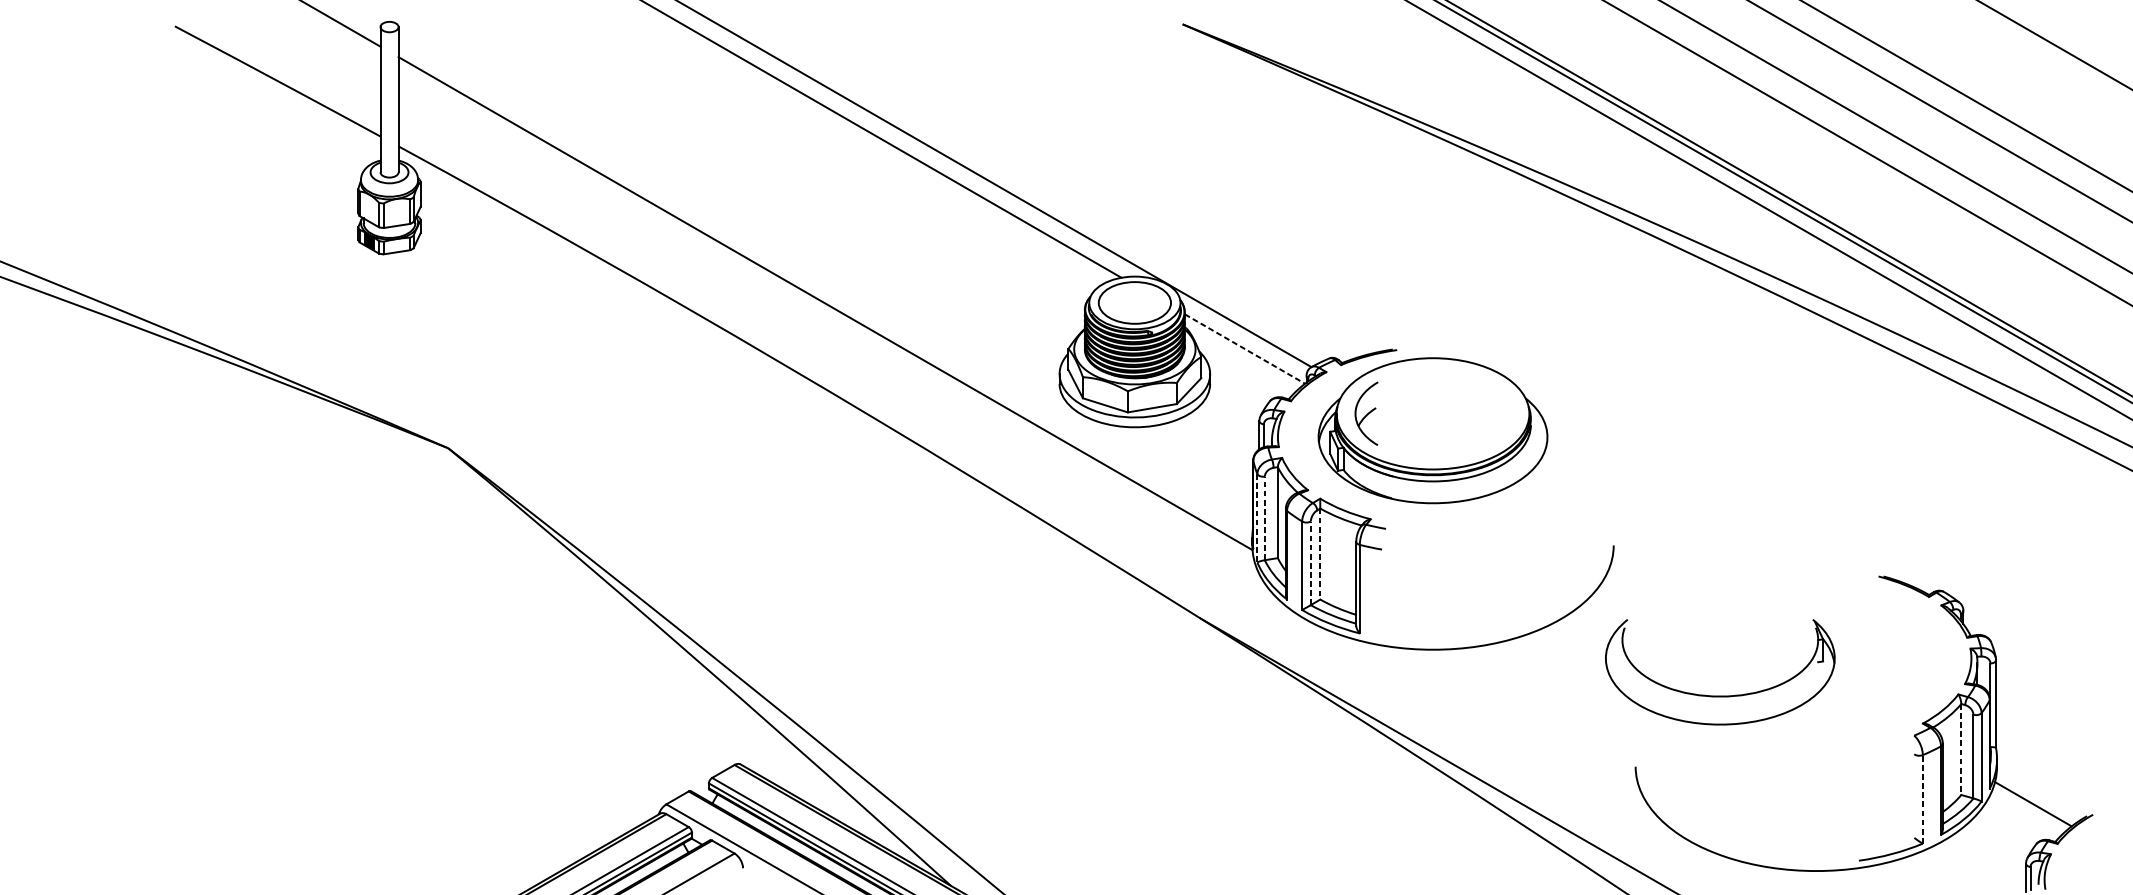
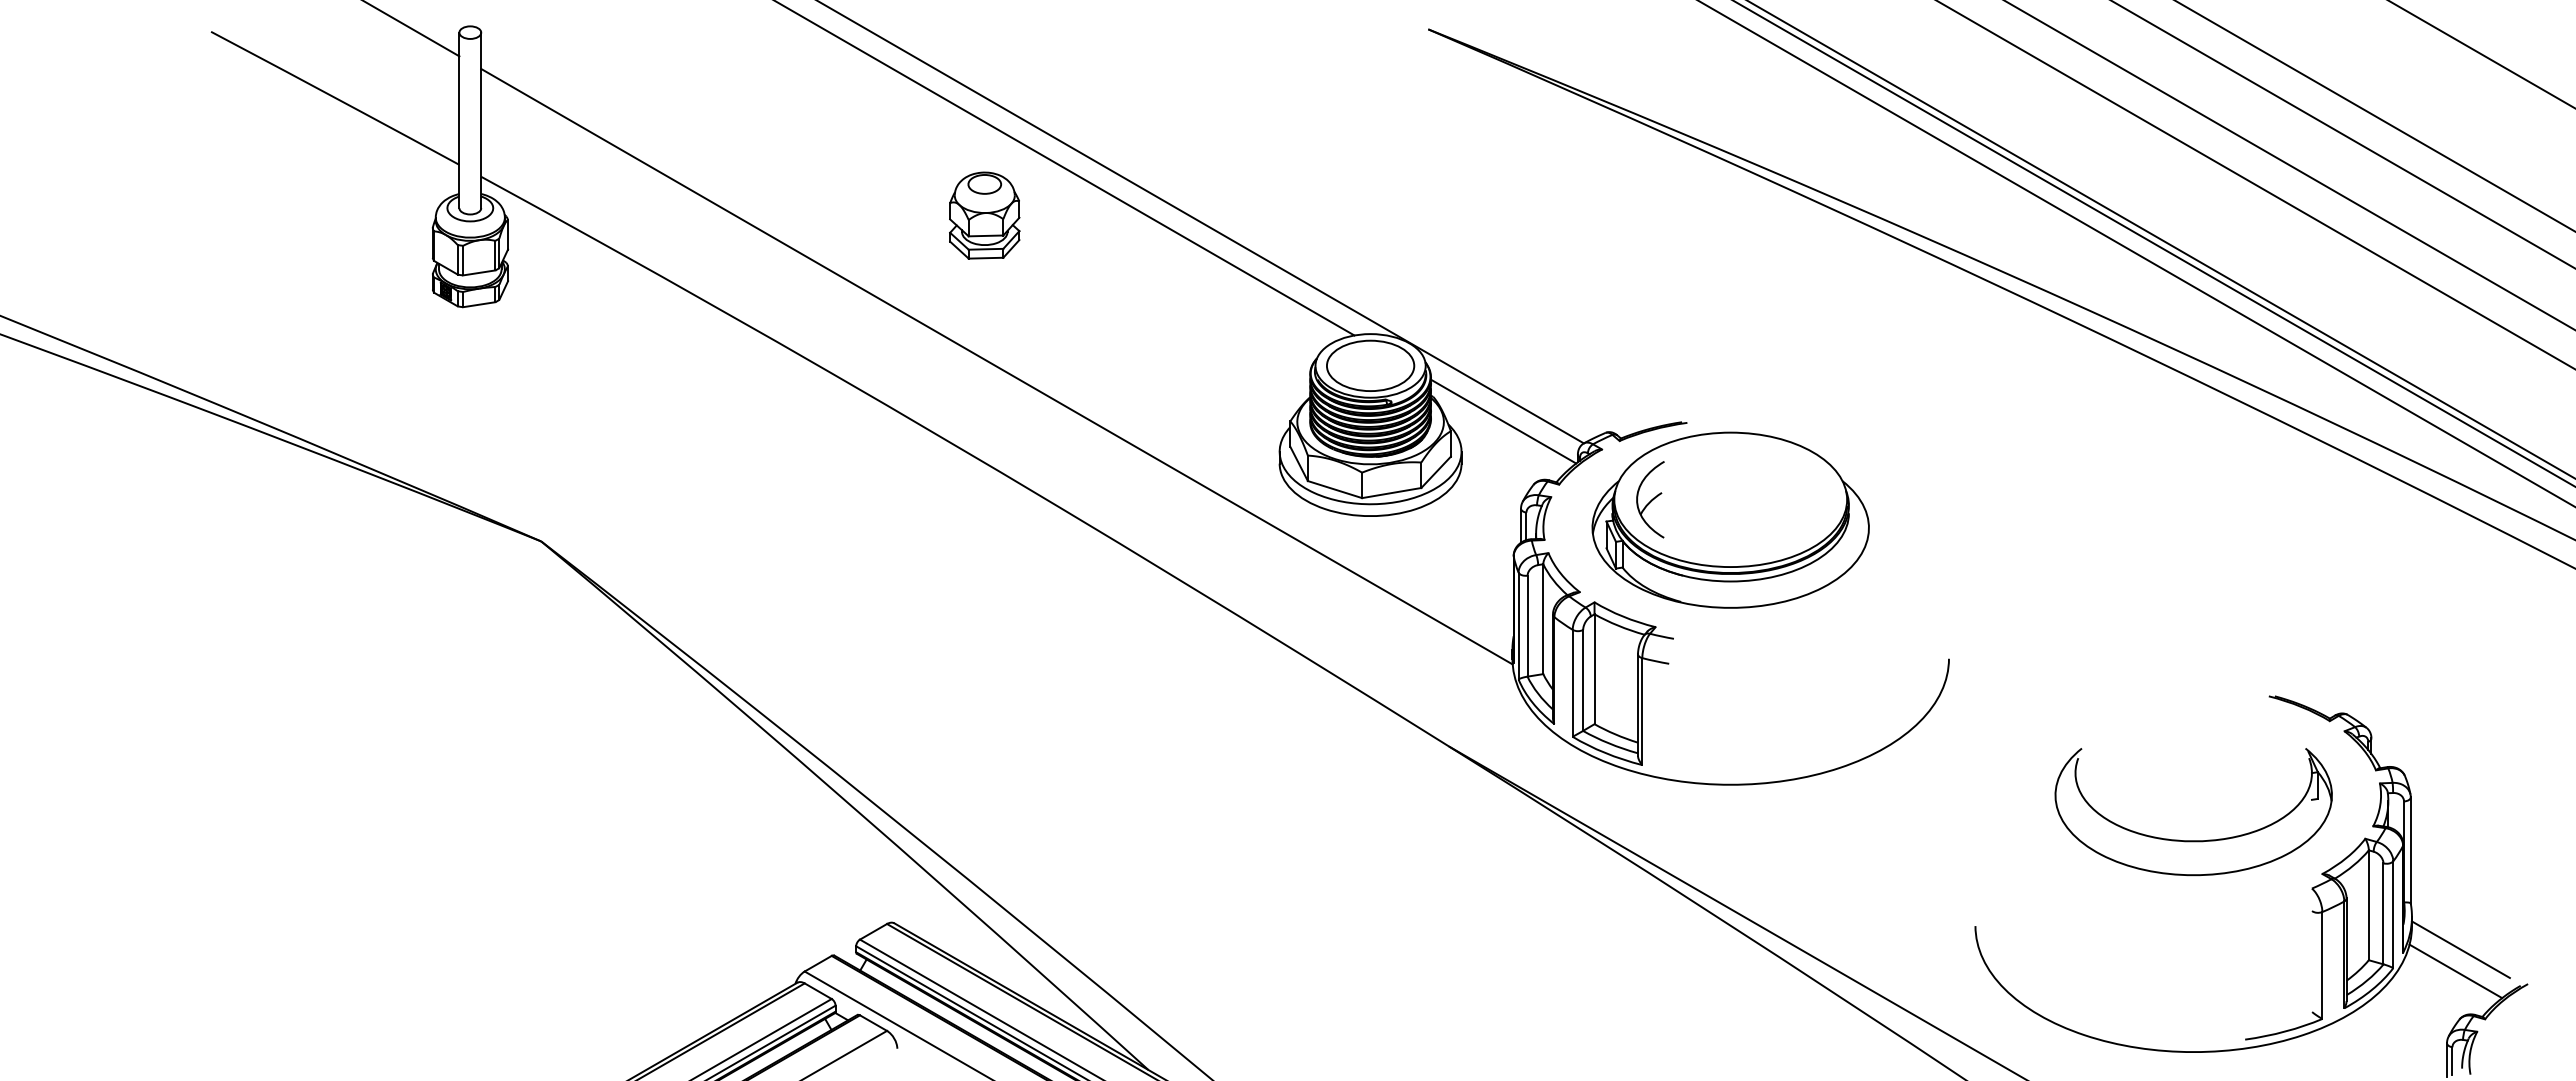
part: (815, 178) -> (984, 215), added
line: (1244, 348) -> (1503, 421), dashed -> solid
line: (1264, 517) -> (1527, 625), dashed -> solid
line: (1257, 518) -> (1518, 626), dashed -> solid
line: (1320, 554) -> (1594, 669), dashed -> solid
line: (1311, 562) -> (1583, 679), dashed -> solid
part: (1720, 695) -> (2193, 840), moved
line: (1961, 749) -> (2368, 905), dashed -> solid
line: (2037, 786) -> (2460, 949), added
line: (1922, 799) -> (2322, 965), dashed -> solid

